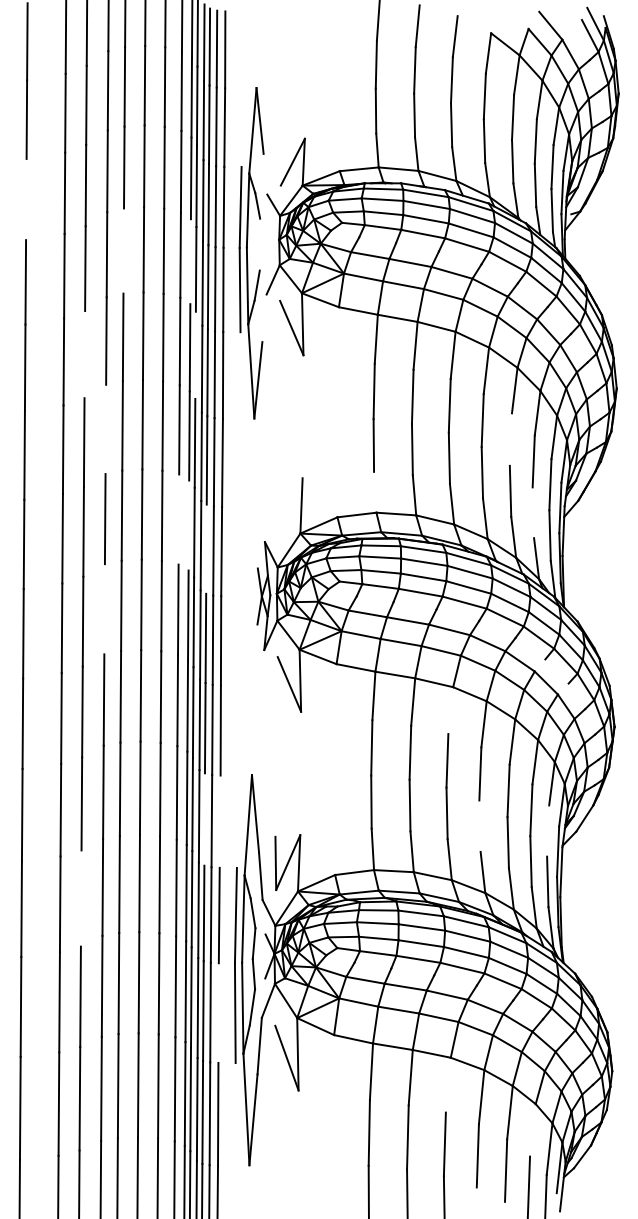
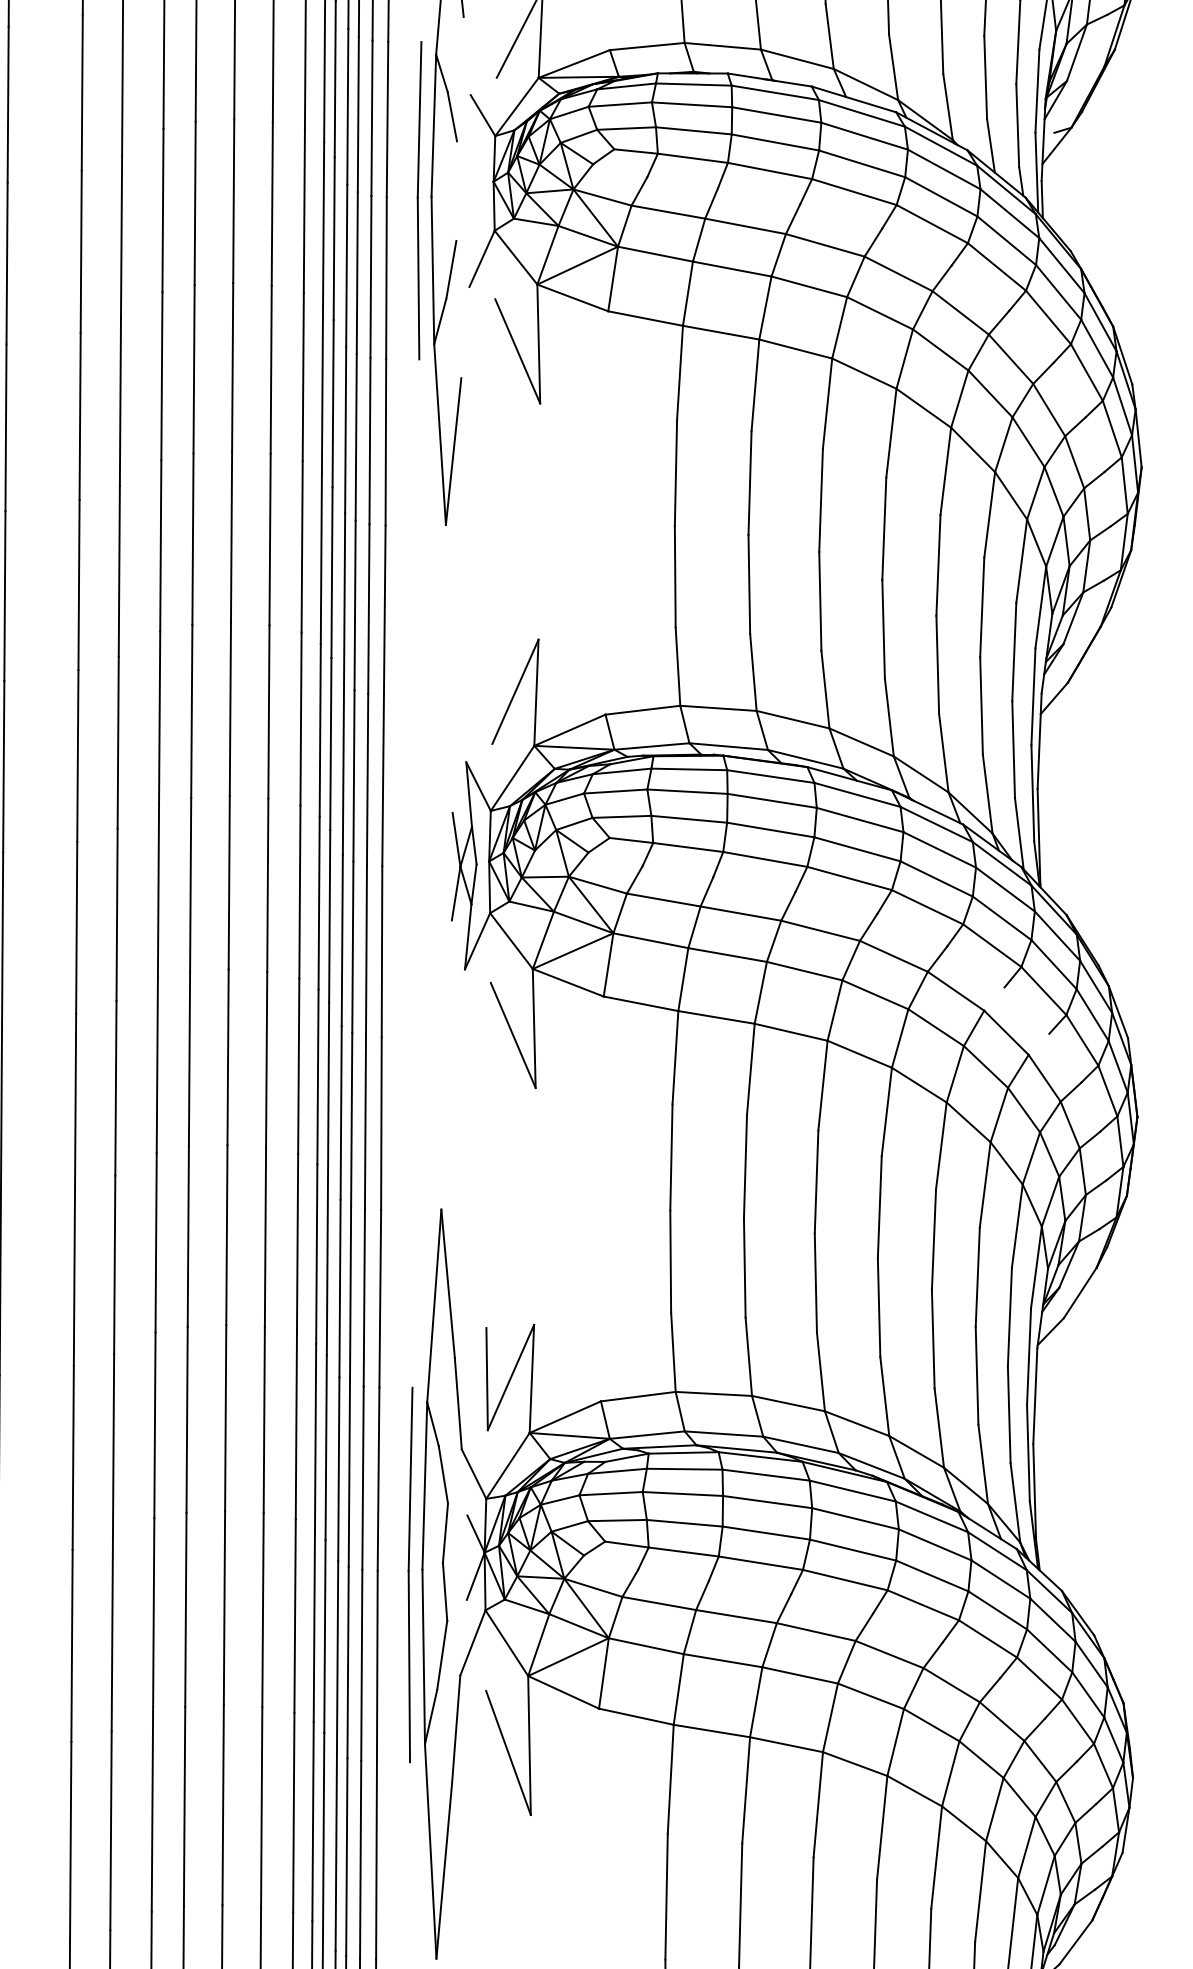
line: (26, 199) -> (8, 104), added
line: (123, 250) -> (194, 202), added
line: (190, 261) -> (323, 223), added
line: (84, 354) -> (119, 402), added
line: (195, 354) -> (332, 402), added
line: (105, 429) -> (160, 546), added
line: (510, 439) -> (937, 565), added
line: (375, 491) -> (678, 665), added
line: (290, 505) -> (515, 691), added
line: (533, 512) -> (981, 705), added
line: (178, 519) -> (300, 718), added
line: (188, 525) -> (319, 730), added
line: (206, 548) -> (354, 774), added
line: (104, 609) -> (158, 891), added
line: (450, 710) -> (822, 1085), added
line: (204, 819) -> (350, 1294), added
line: (219, 821) -> (378, 1298), added
line: (479, 825) -> (878, 1306), added
line: (548, 830) -> (1010, 1315), added
line: (80, 898) -> (112, 1446), added
line: (218, 1012) -> (377, 1665), added
line: (447, 1084) -> (816, 1803), added
line: (532, 1130) -> (979, 1891), added

